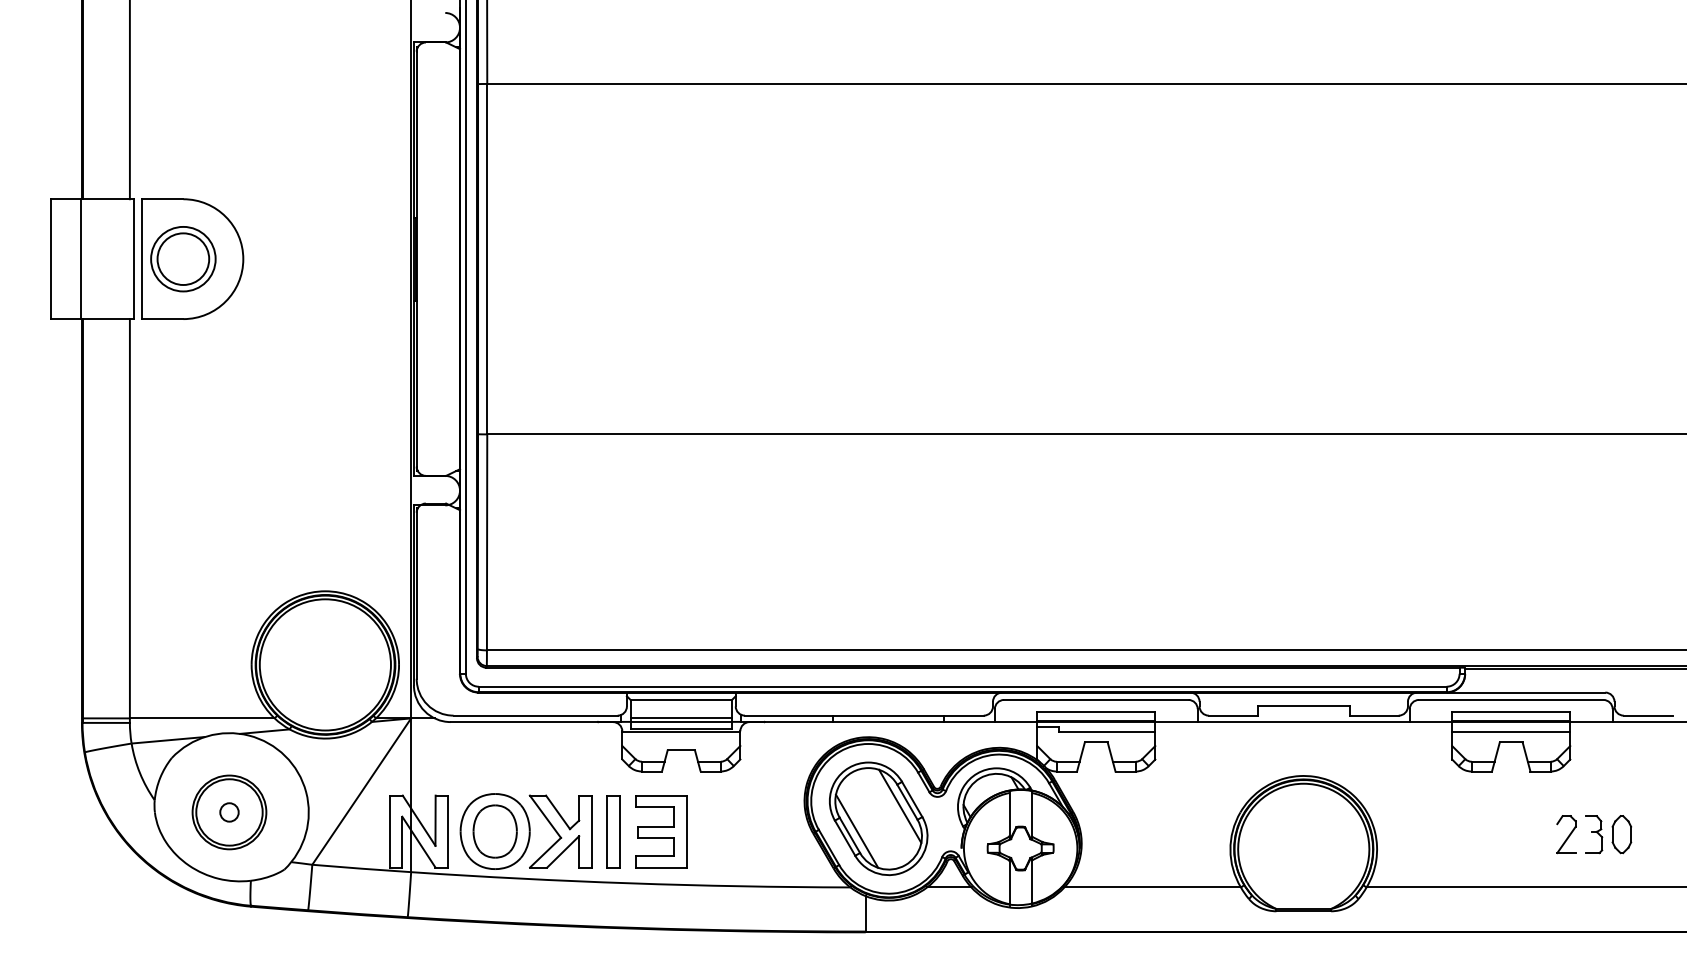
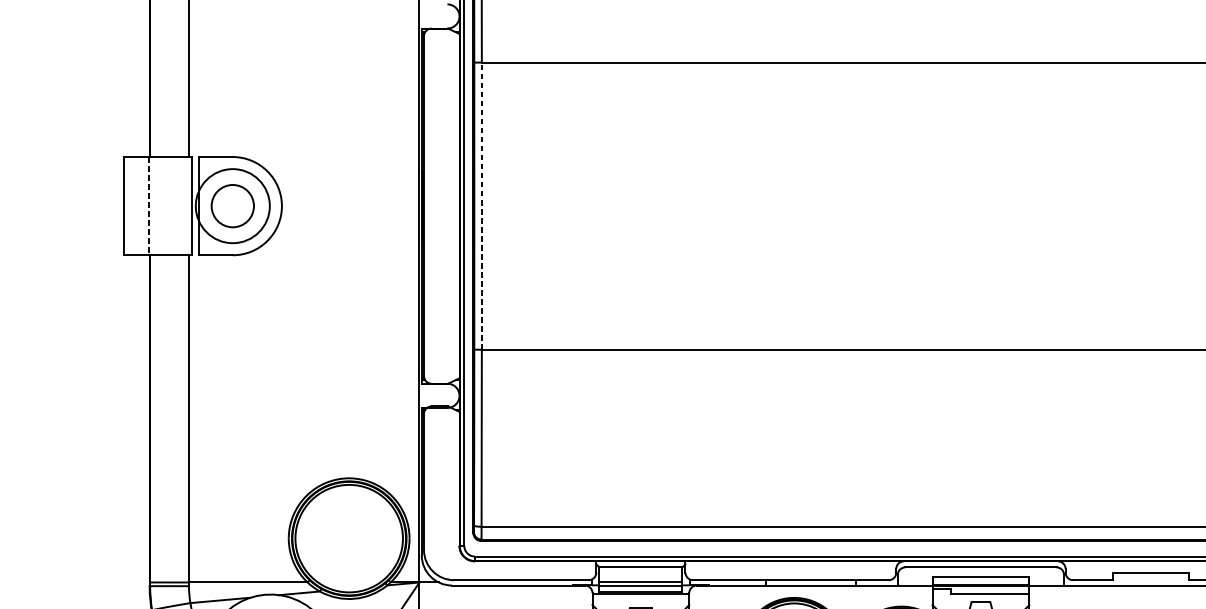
circle: (183, 258) -> (232, 205), size x1.4
line: (487, 258) -> (482, 205), solid -> dashed
line: (80, 259) -> (148, 206), solid -> dashed

